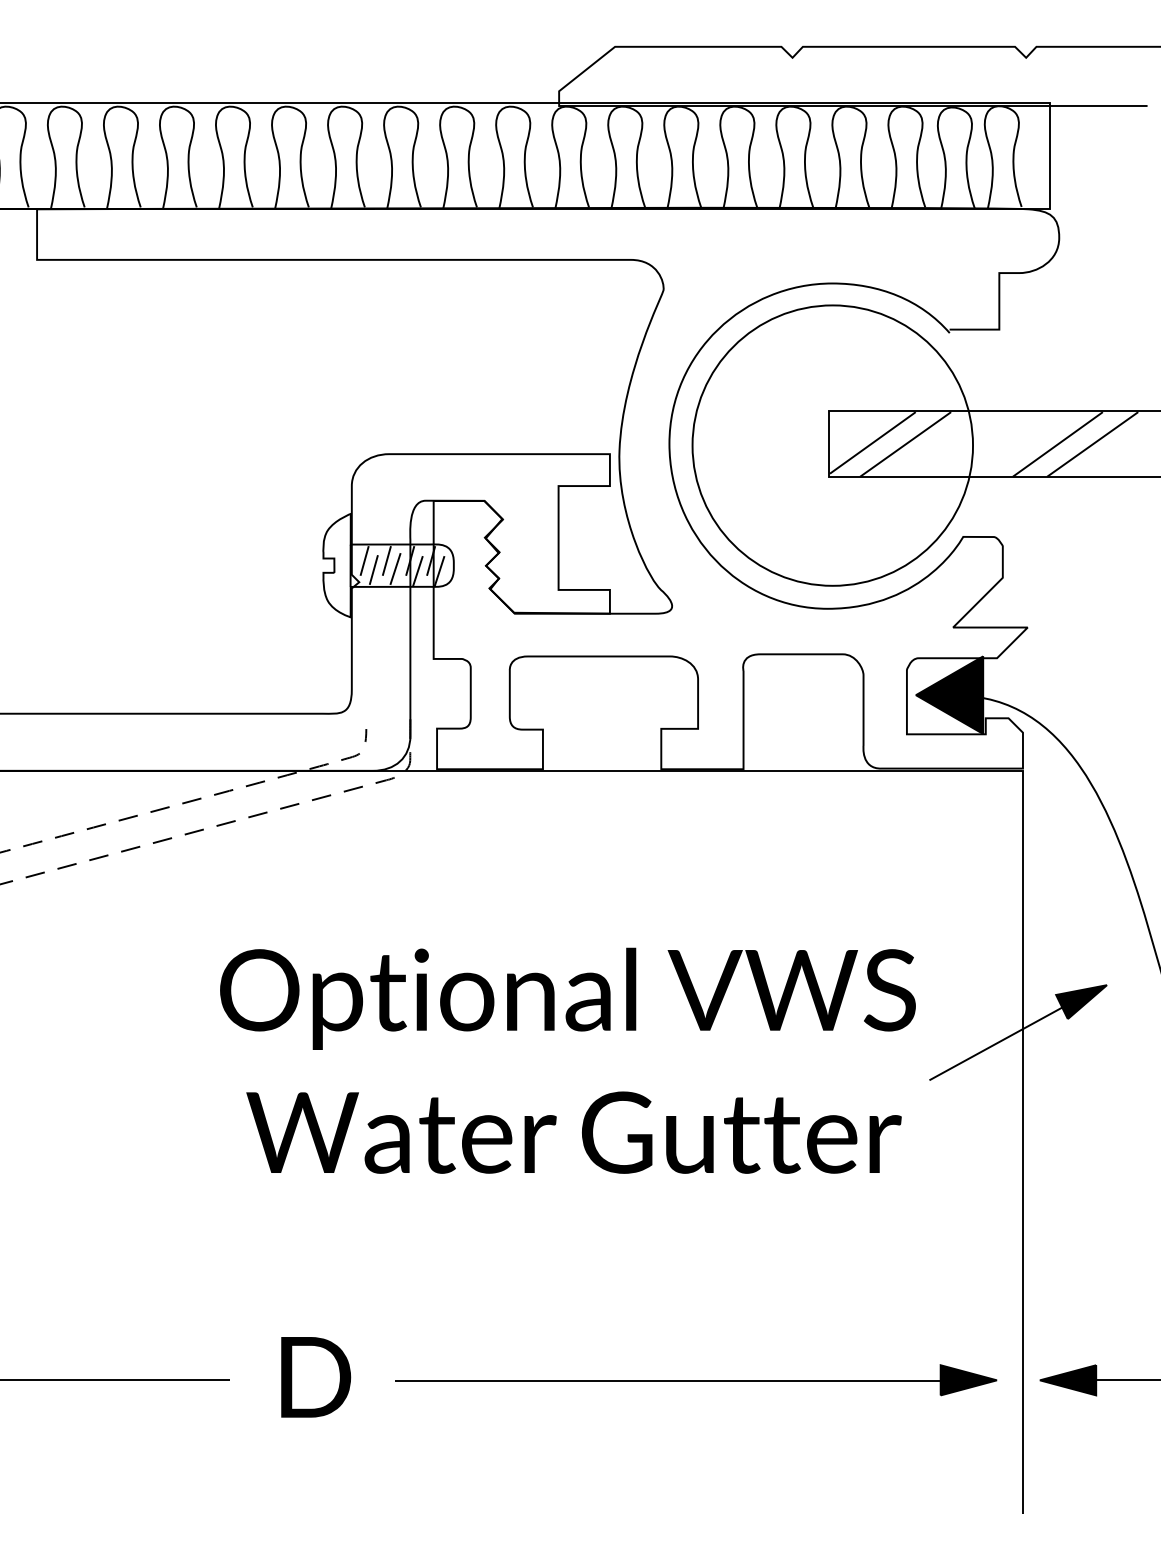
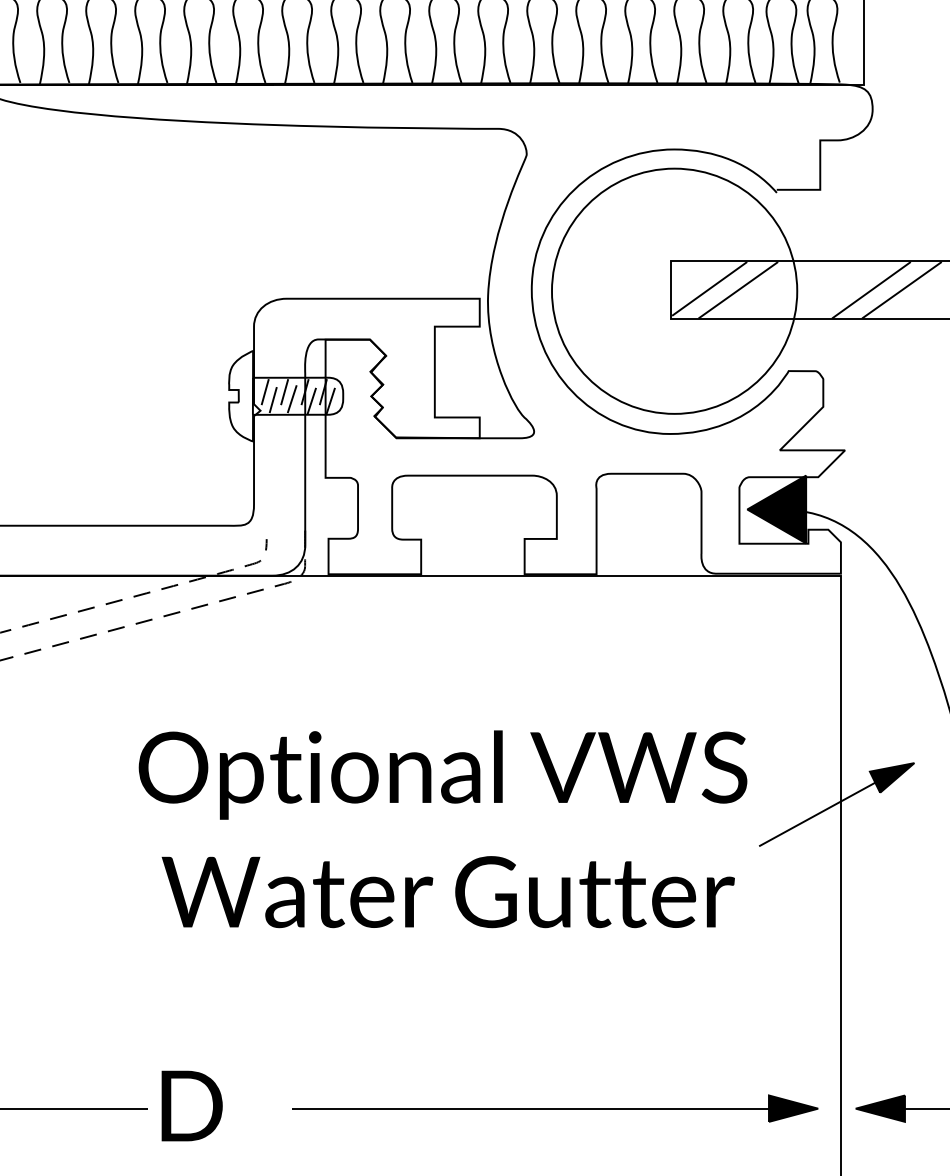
text: (316, 1377) -> (192, 1106), moved

